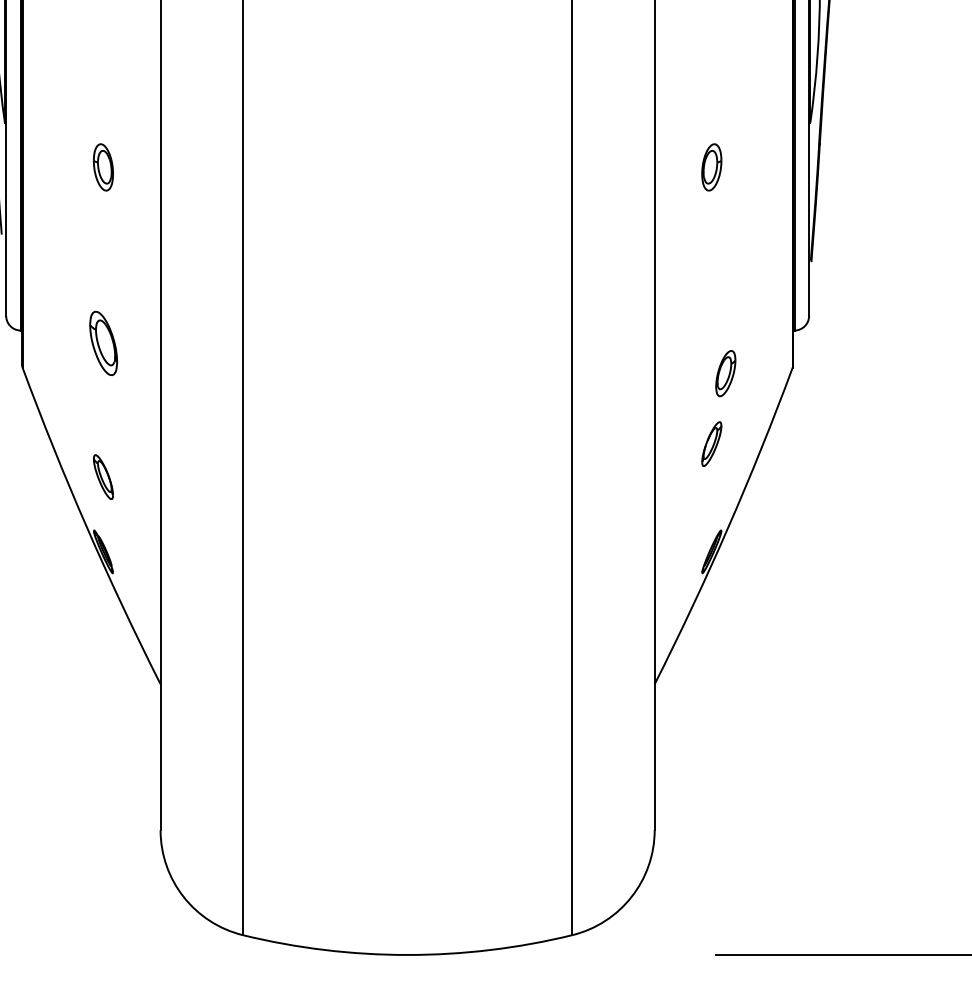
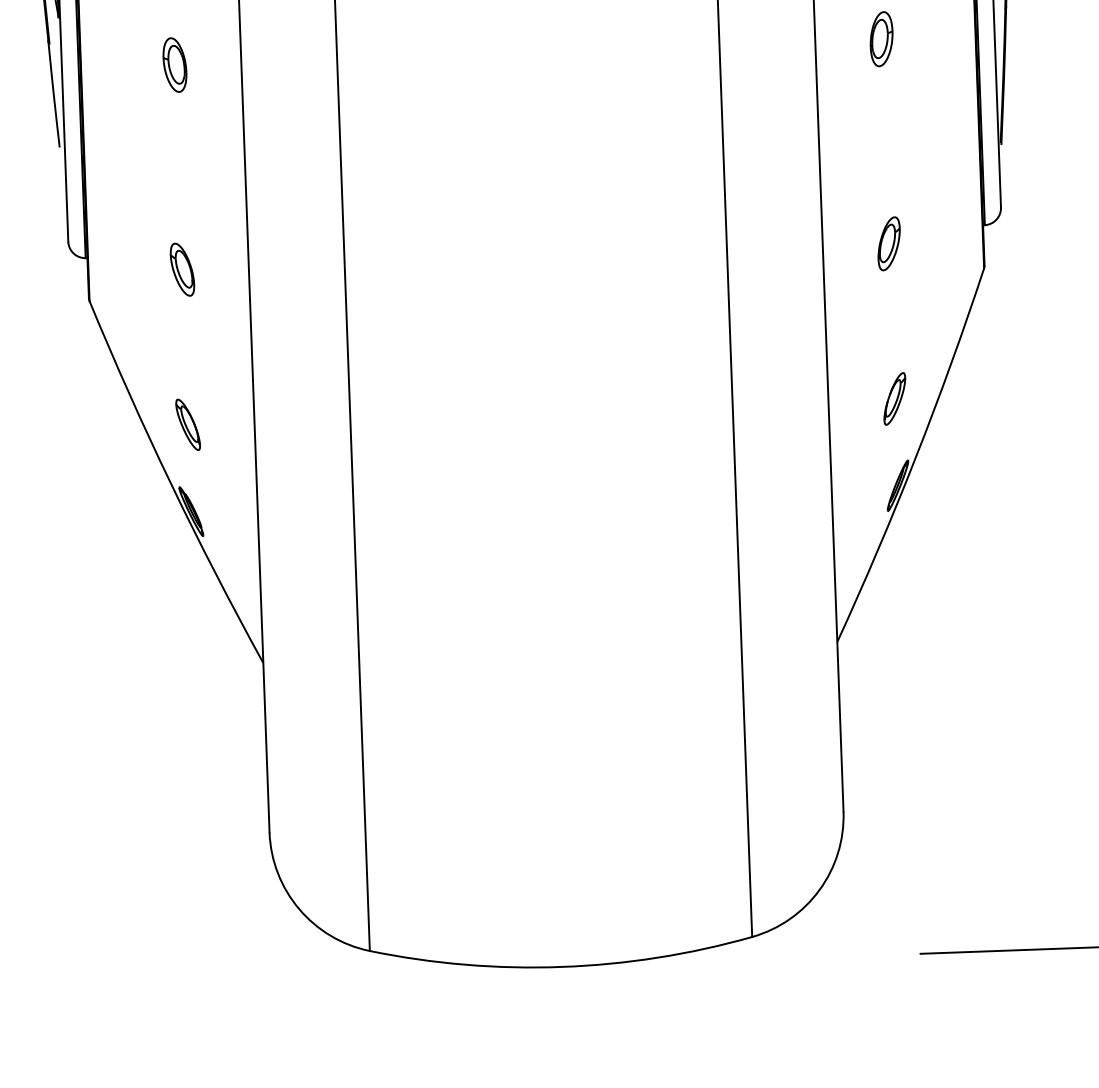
part: (102, 343) -> (181, 269), size x0.71
part: (725, 373) -> (888, 243), moved
part: (711, 443) -> (894, 398), moved

